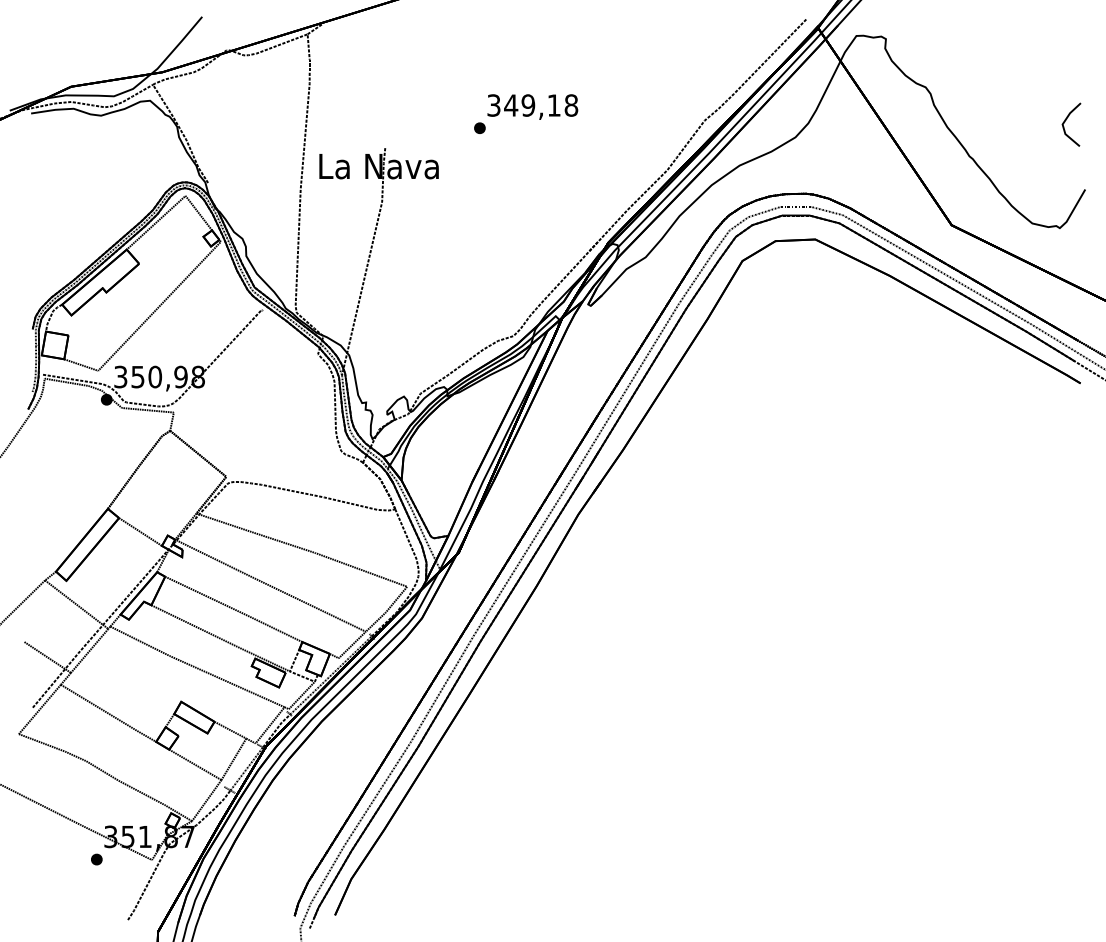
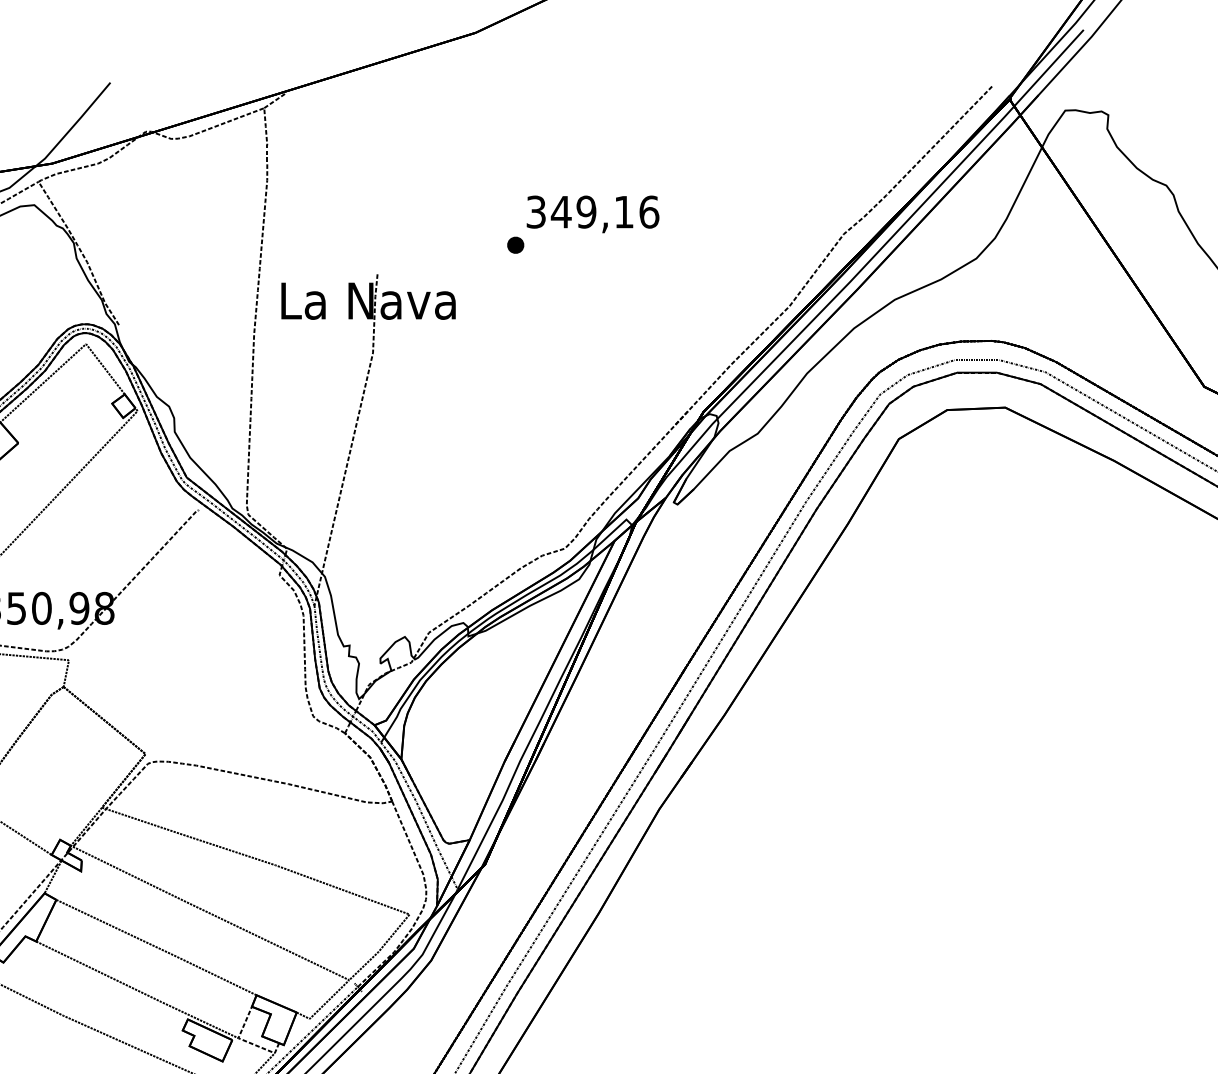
text: (571, 105) -> (649, 212), 349,18 -> 349,16

